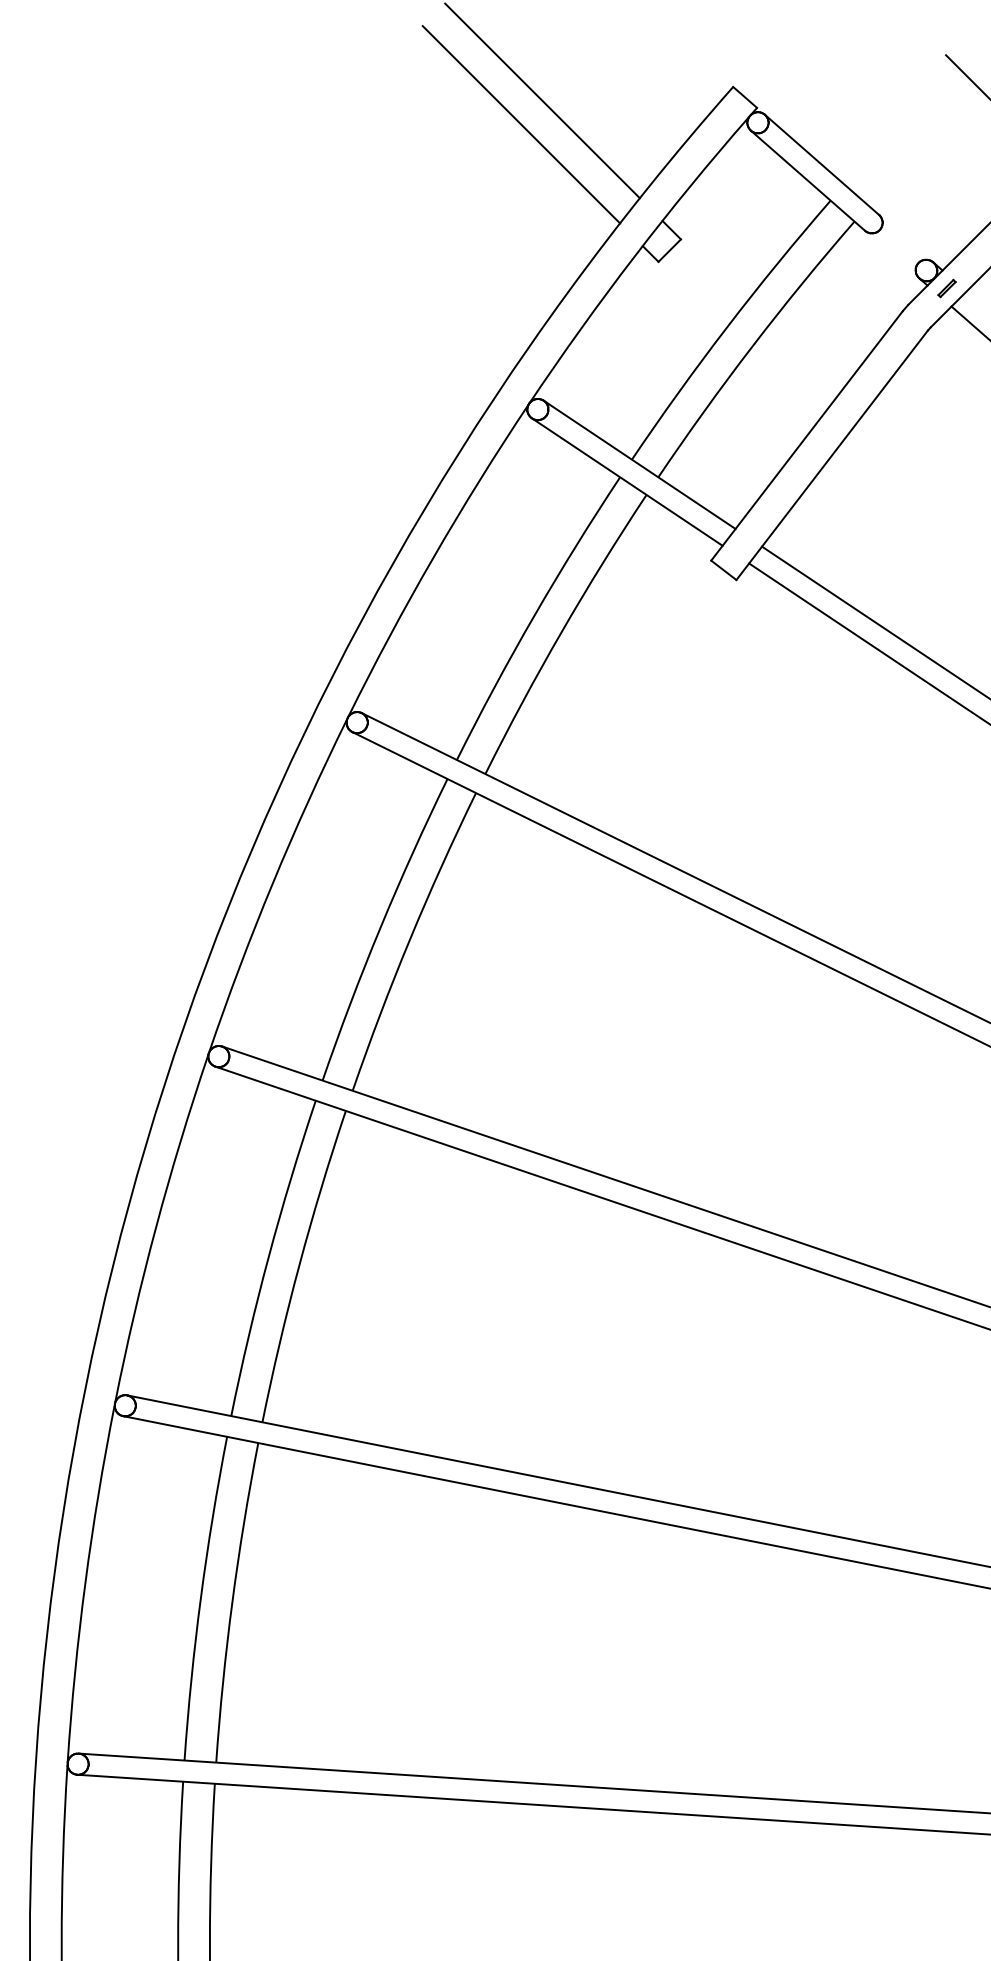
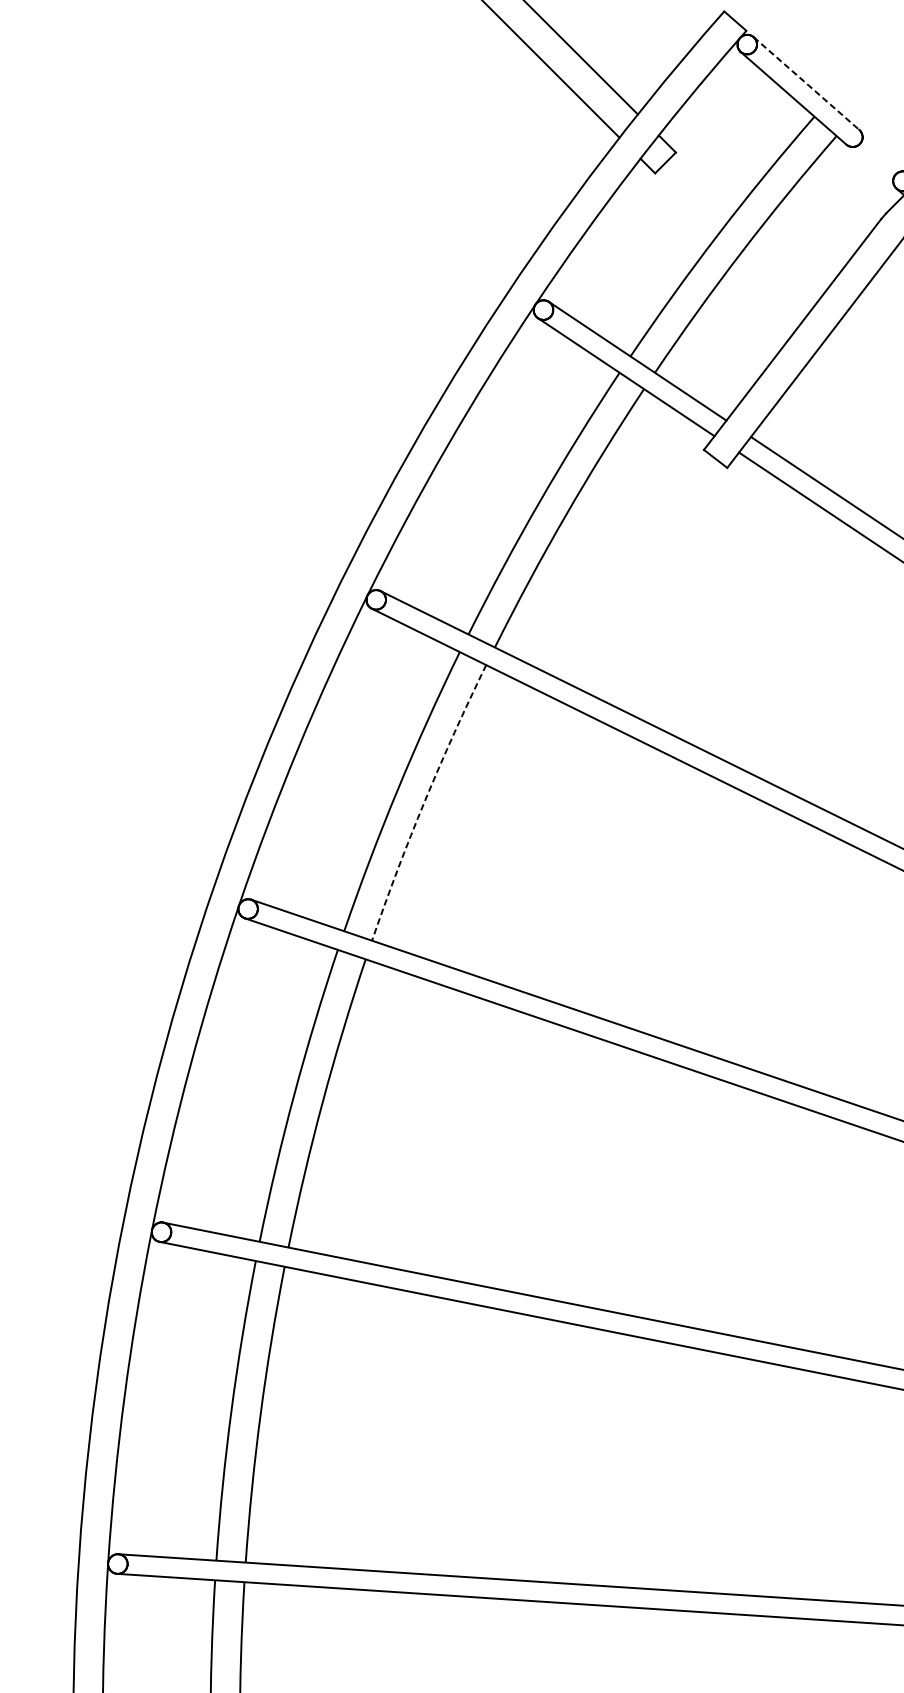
line: (821, 164) -> (806, 83), solid -> dashed
arc: (409, 940) -> (424, 801), solid -> dashed

